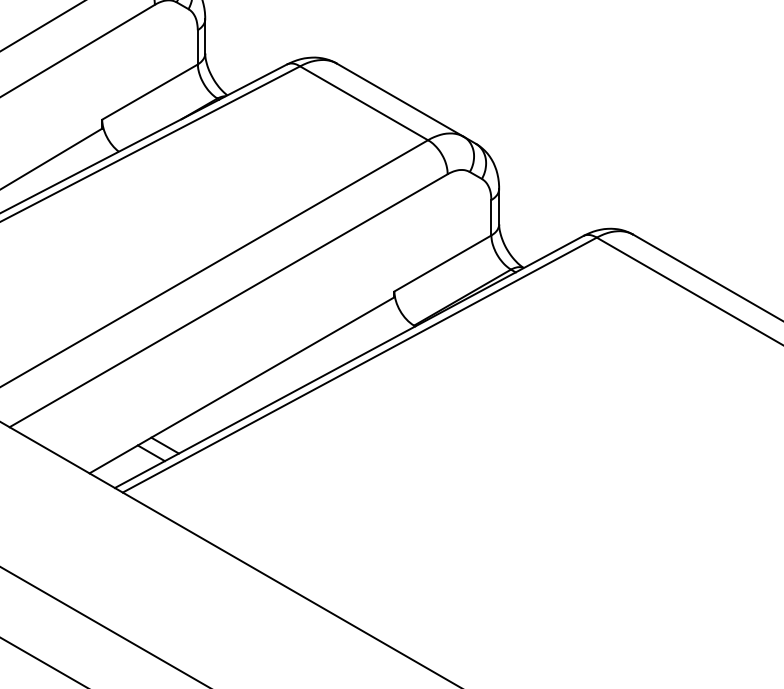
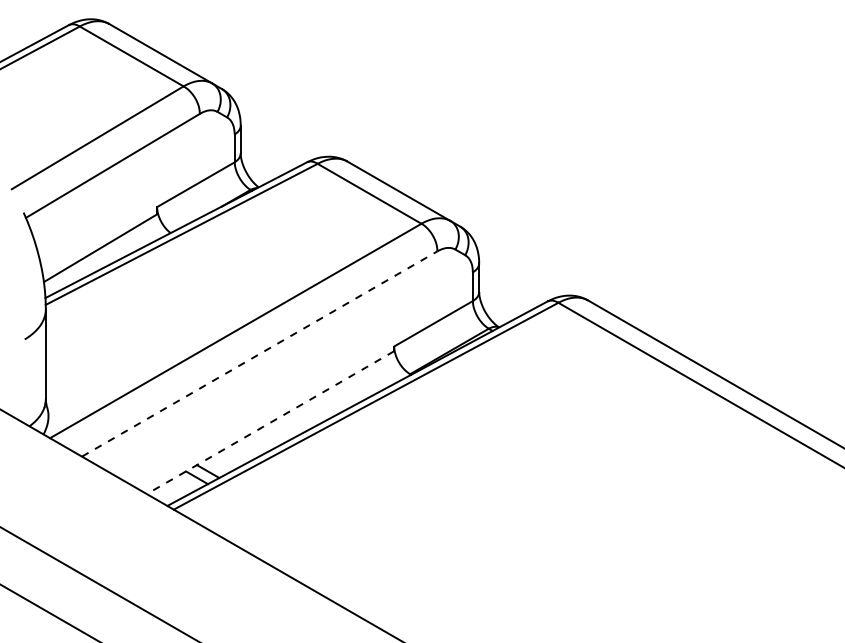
line: (229, 300) -> (260, 353), solid -> dashed
line: (241, 385) -> (270, 422), solid -> dashed

